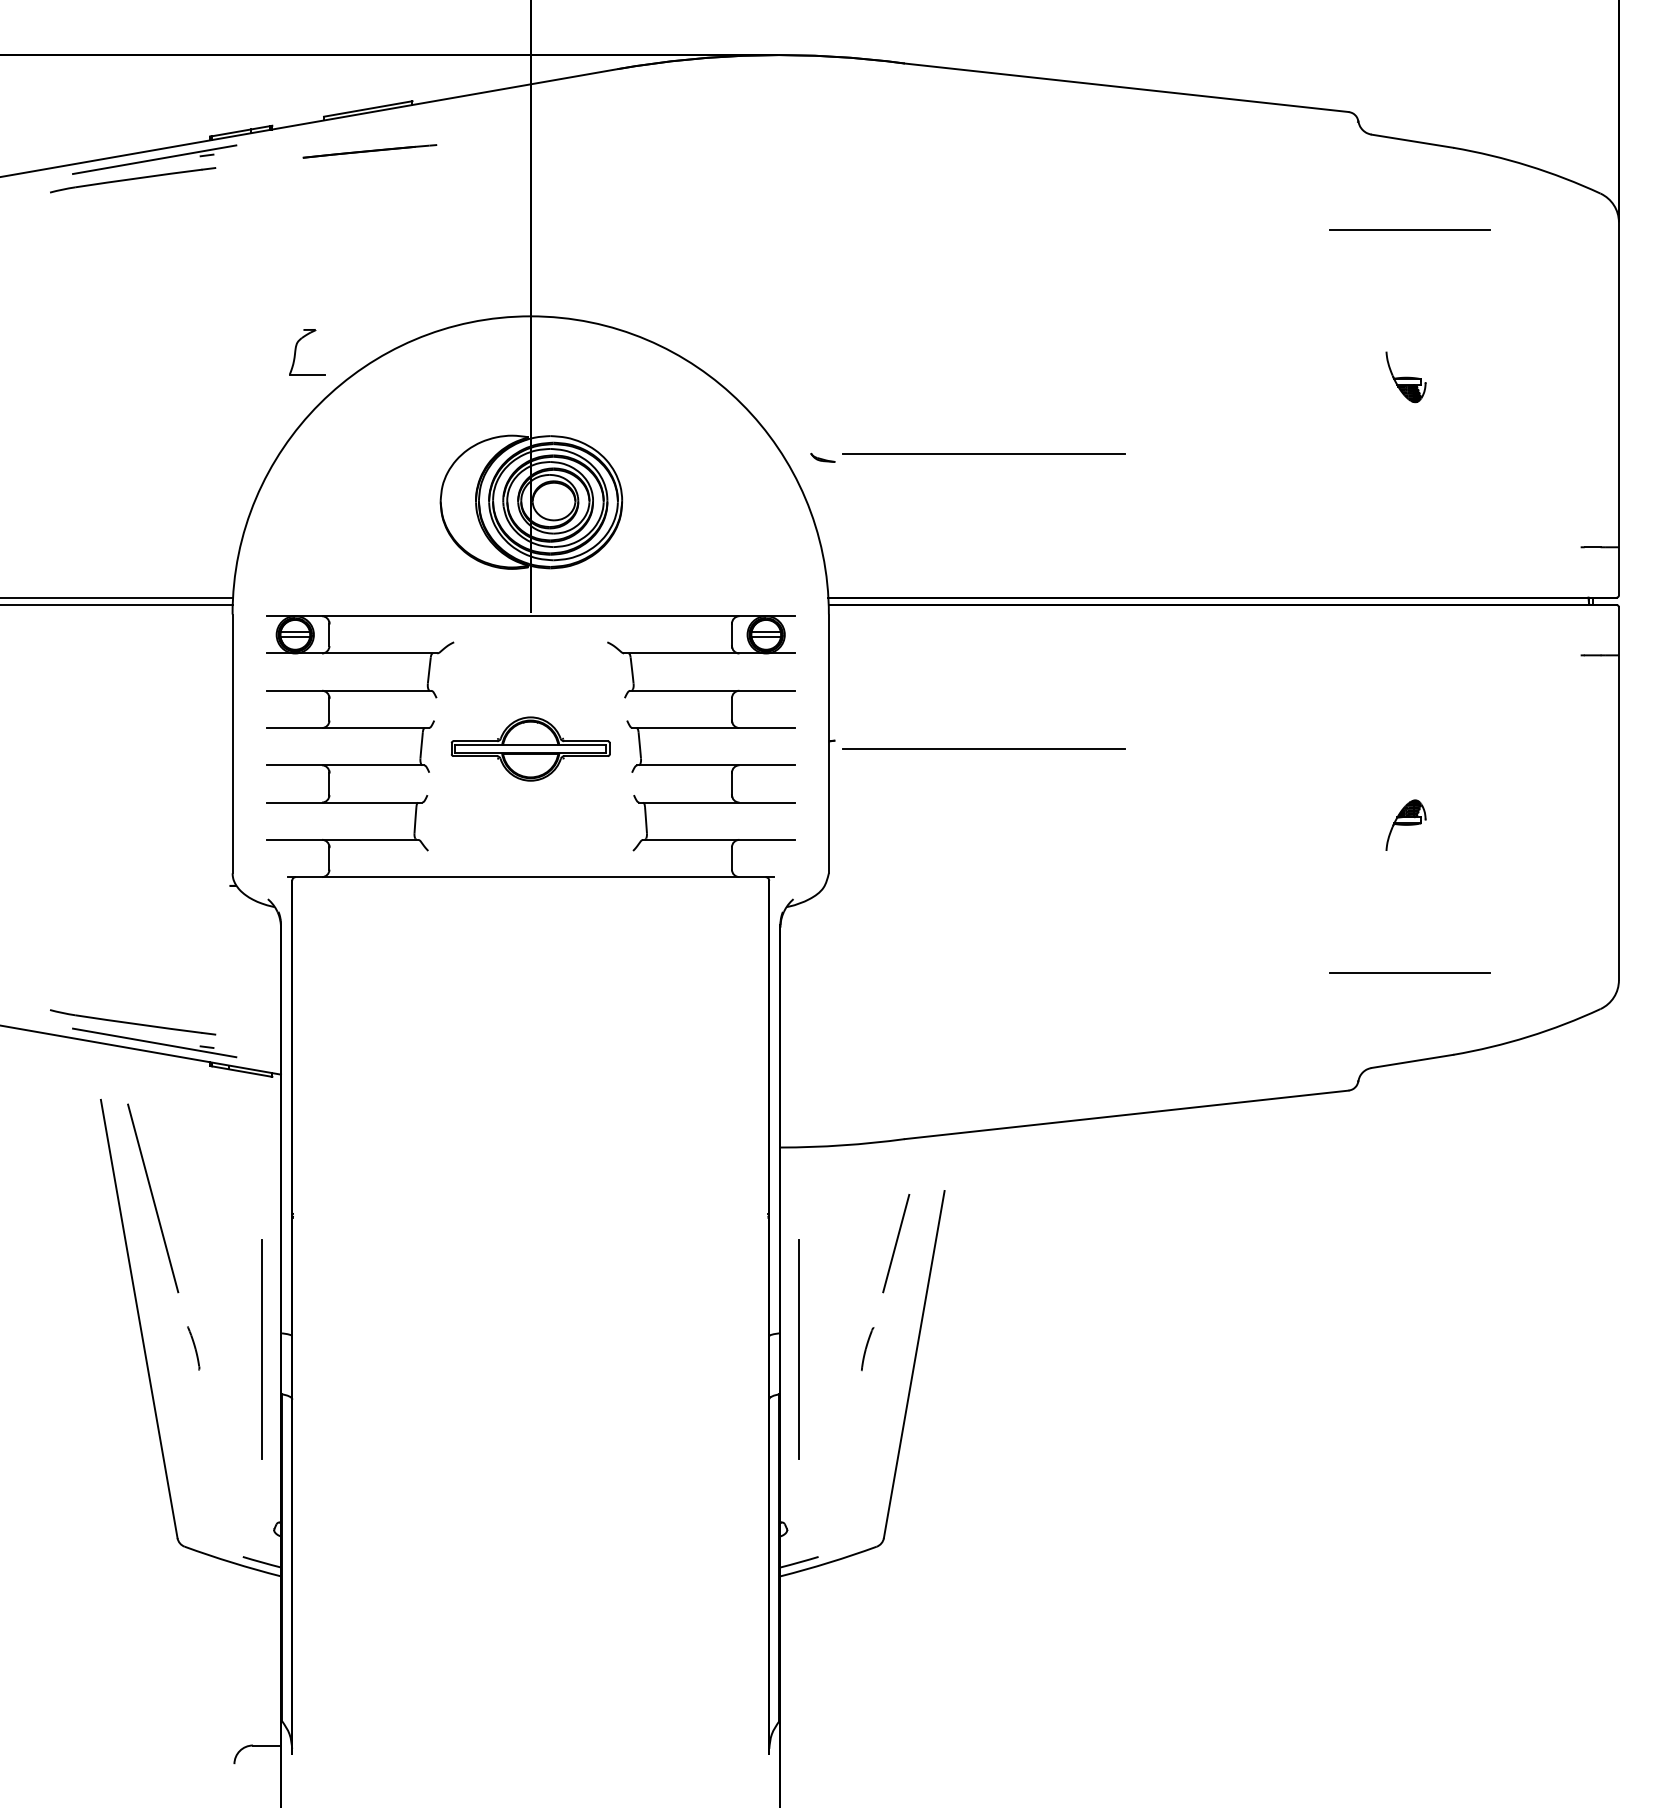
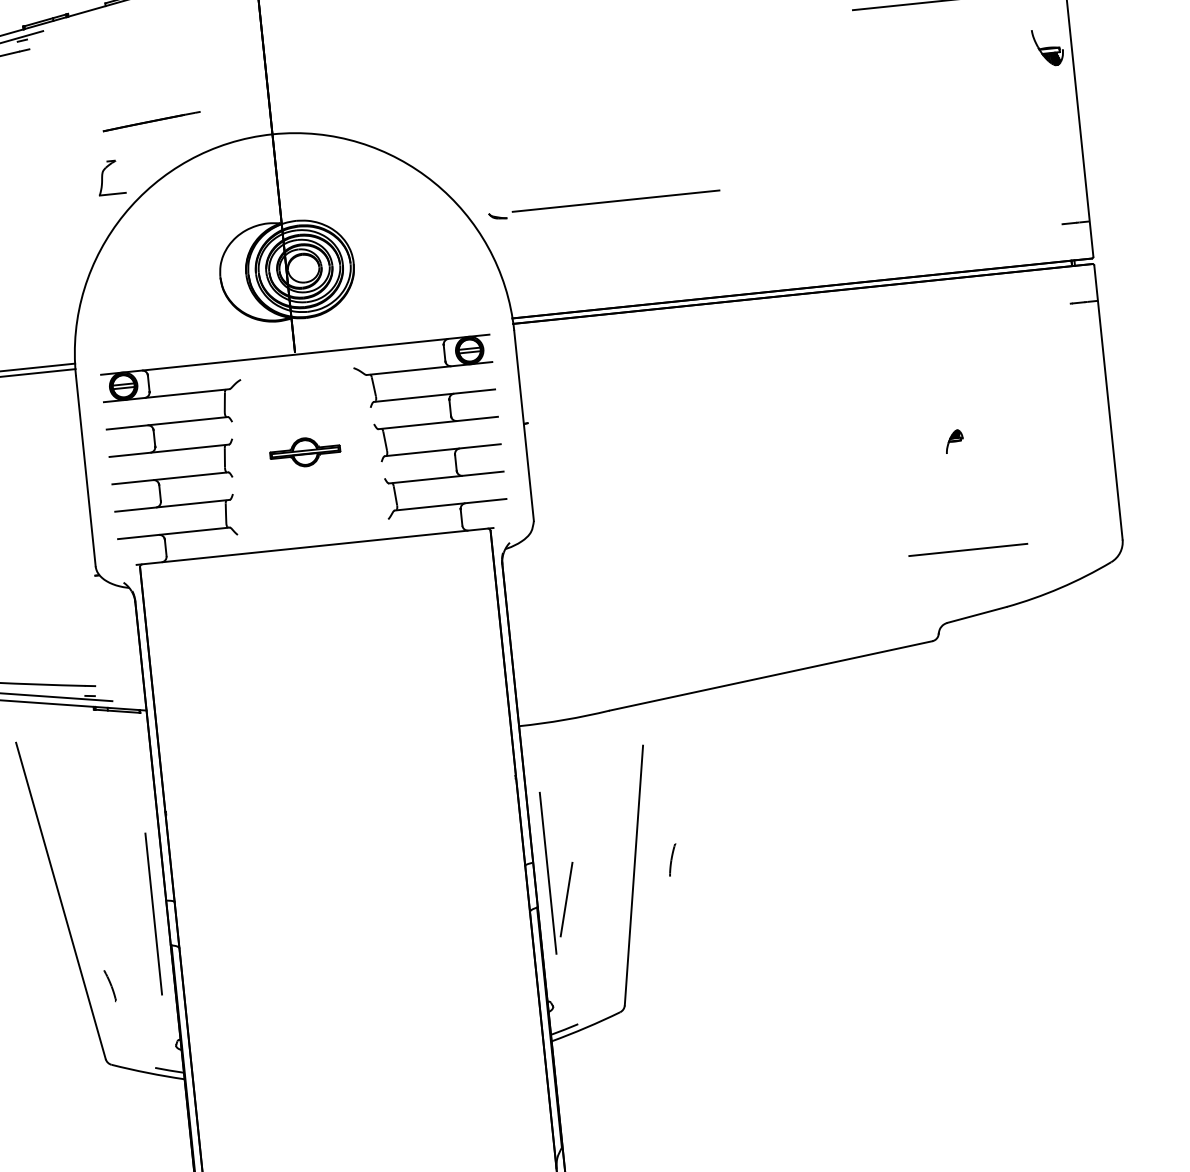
line: (369, 151) -> (151, 121), moved
part: (1405, 377) -> (1047, 47), moved
part: (530, 748) -> (305, 451), size x0.6
line: (983, 748) -> (638, 417), removed
part: (1405, 824) -> (953, 441), size x0.6
line: (153, 1198) -> (62, 811), removed
line: (896, 1243) -> (566, 899), moved
part: (193, 1348) -> (110, 986), moved
part: (867, 1349) -> (672, 860), moved

